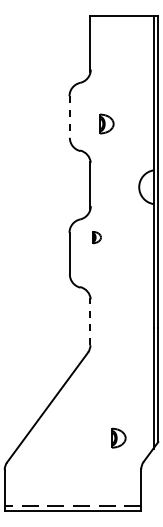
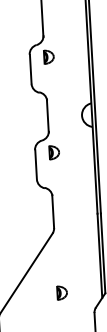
line: (69, 117) -> (30, 69), dashed -> solid
part: (106, 123) -> (48, 56), moved
part: (96, 237) -> (54, 152), size x1.67
line: (90, 321) -> (53, 211), dashed -> solid
part: (118, 437) -> (61, 292), moved

